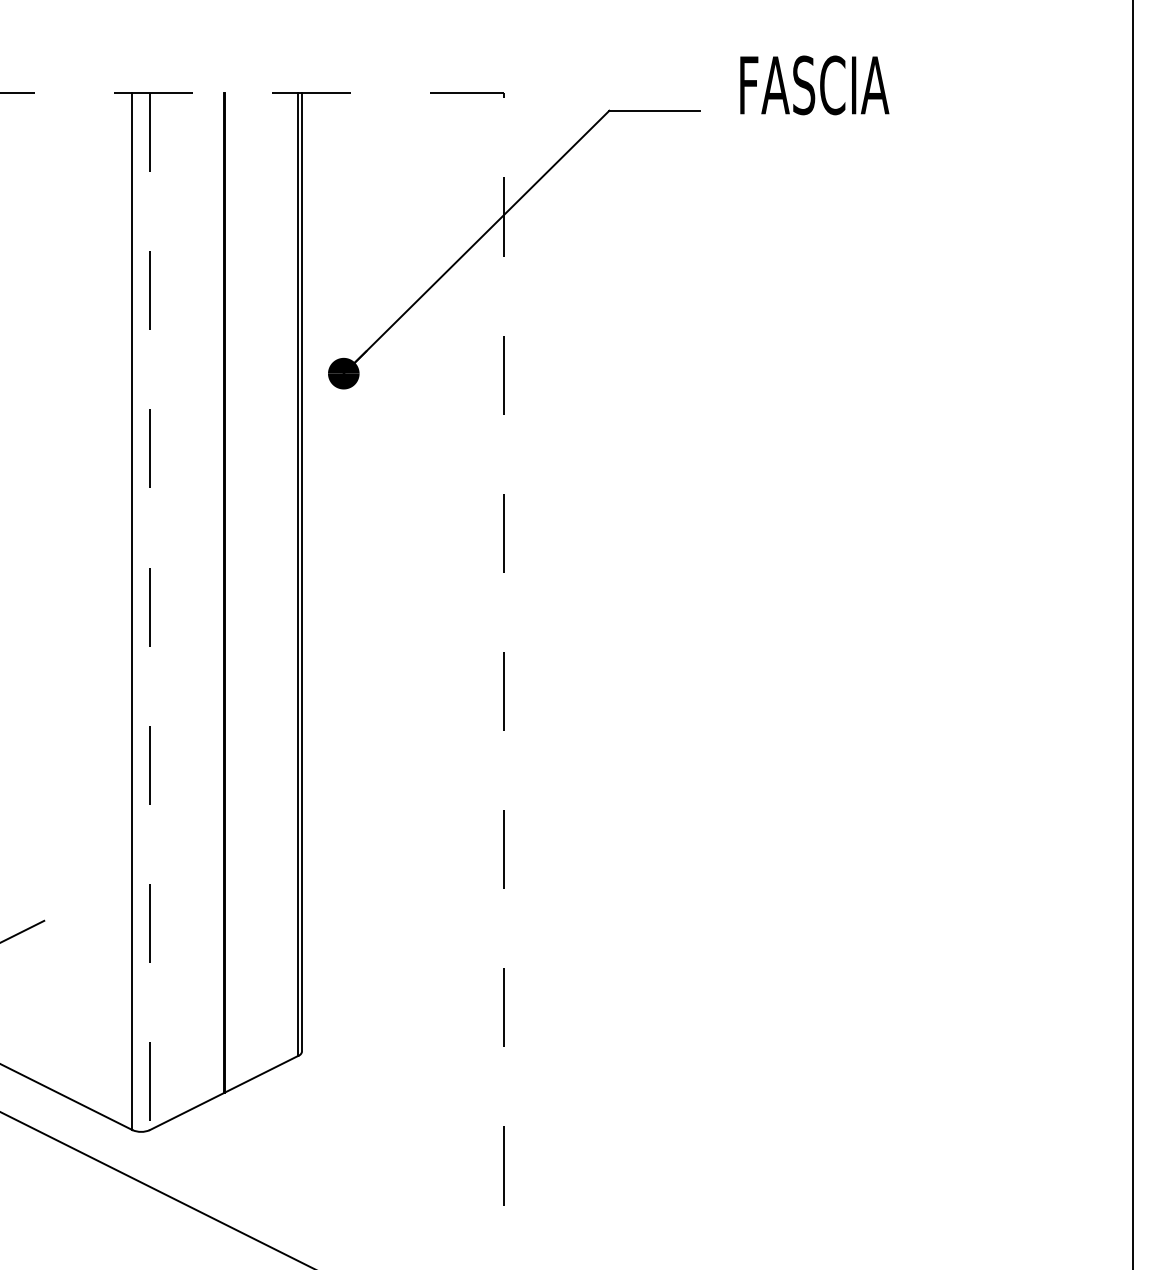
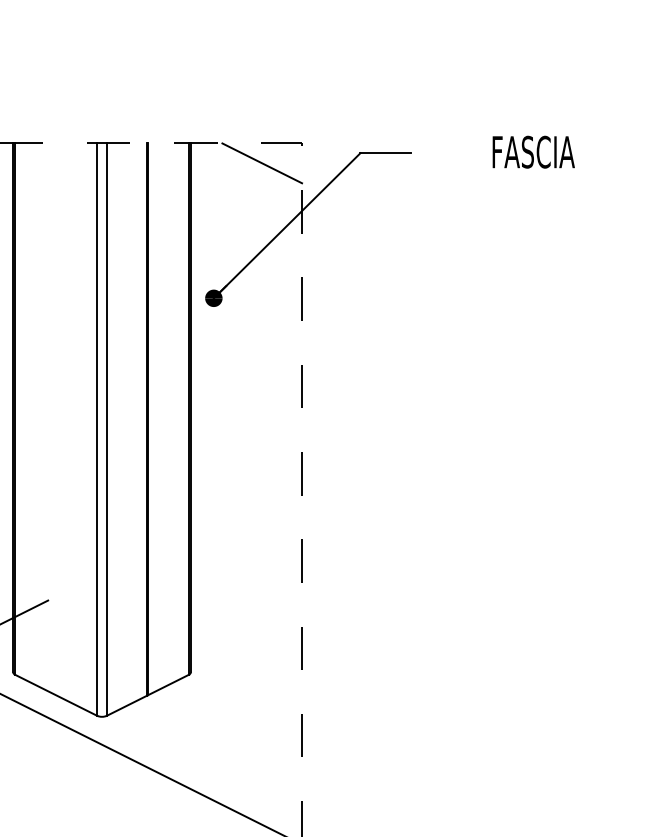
text: (814, 84) -> (533, 151), moved
line: (431, 129) -> (262, 163), added
line: (149, 613) -> (106, 430), dashed -> solid

